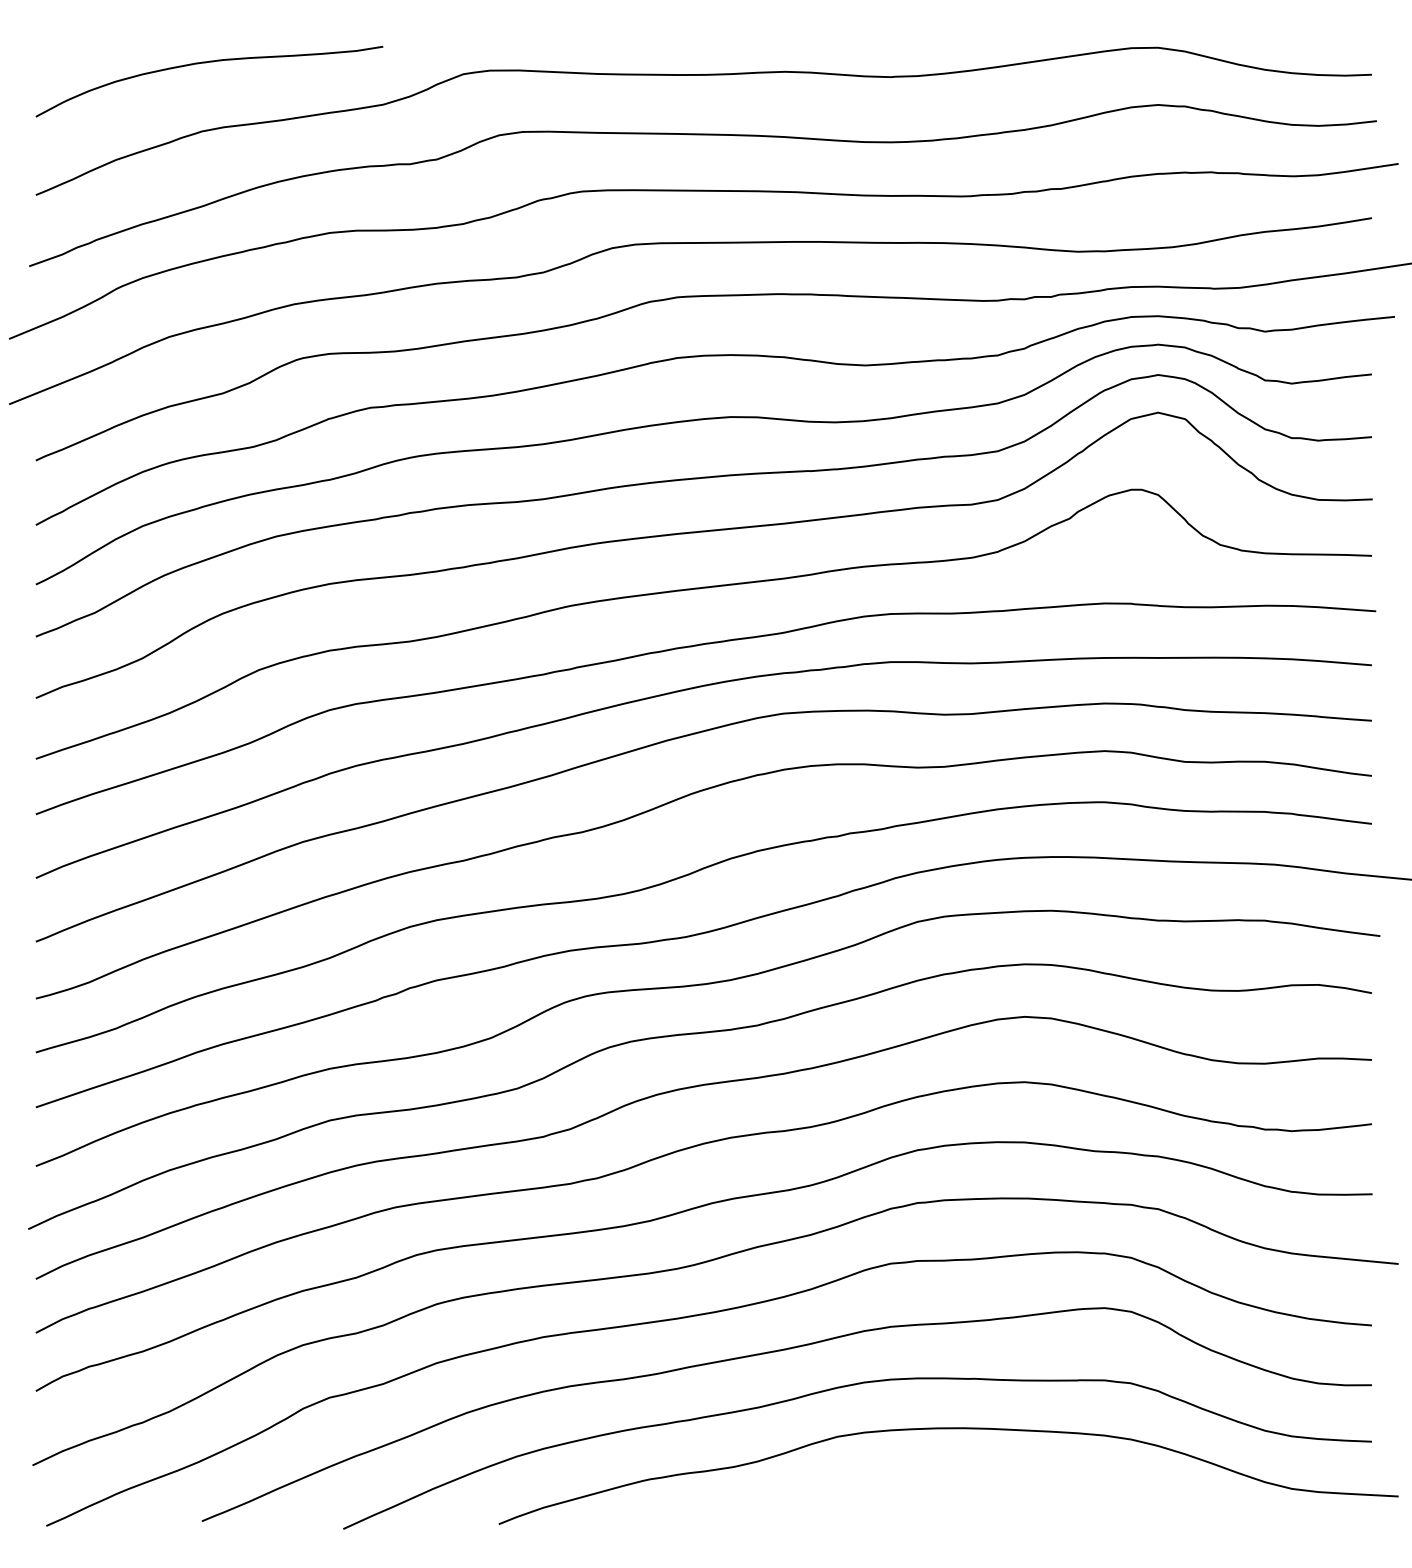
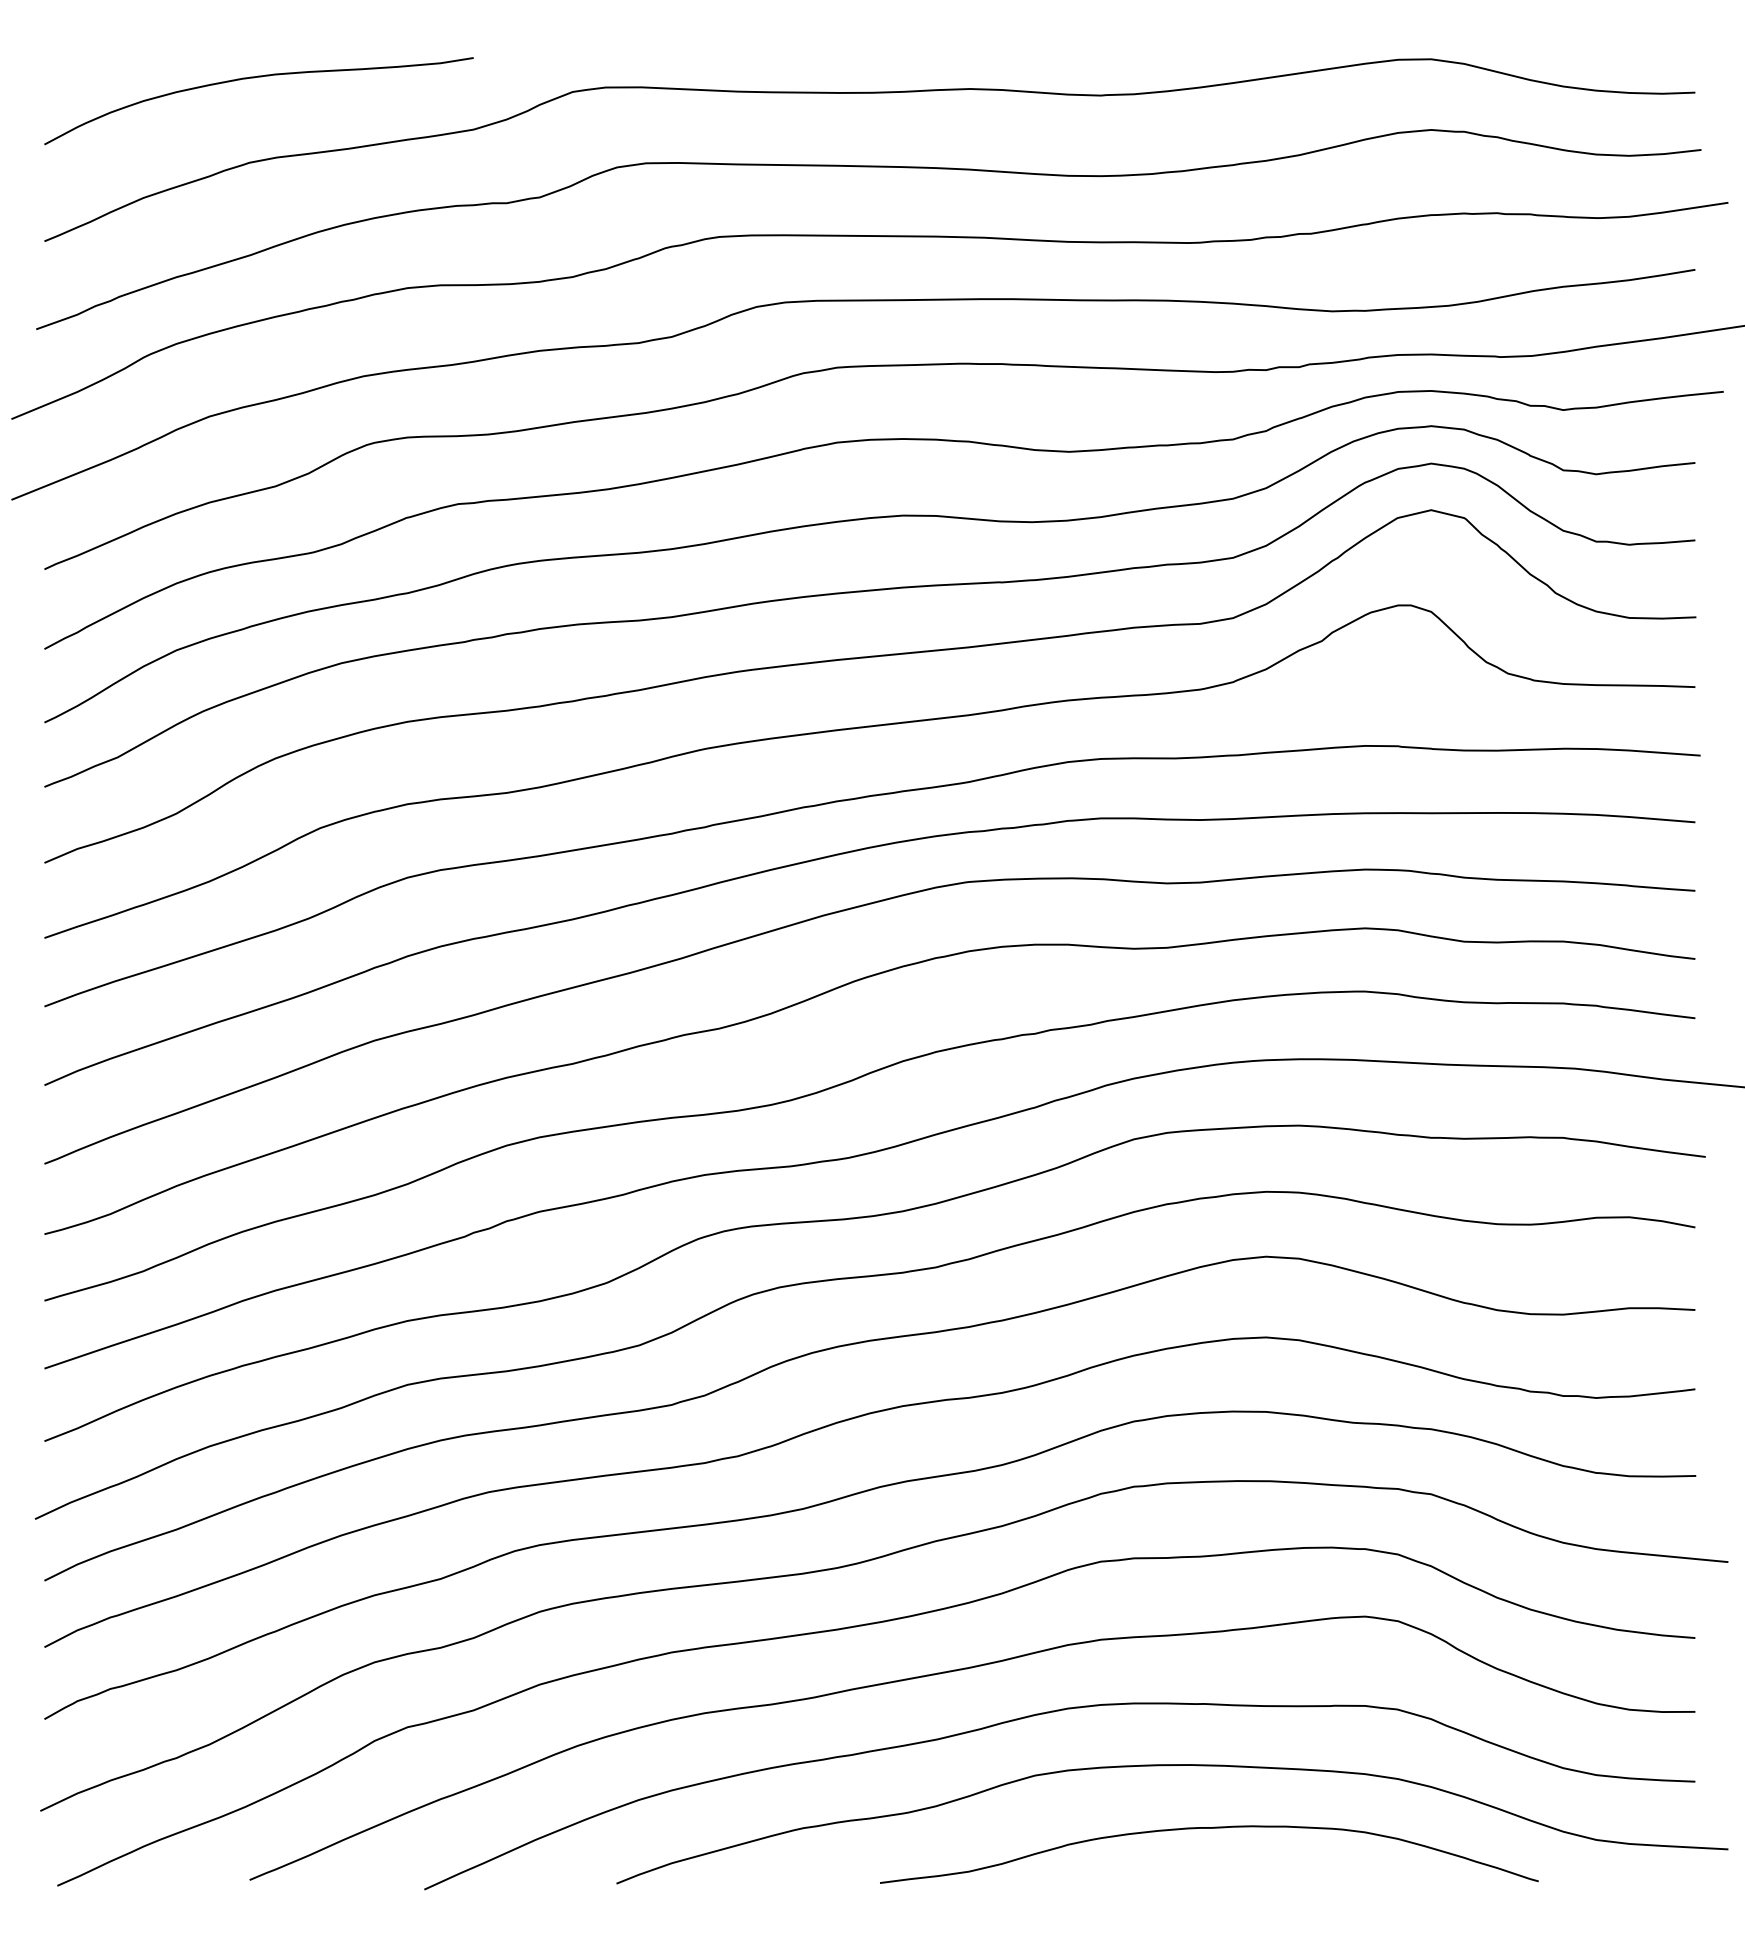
curve: (978, 1479) -> (1209, 1828), added

